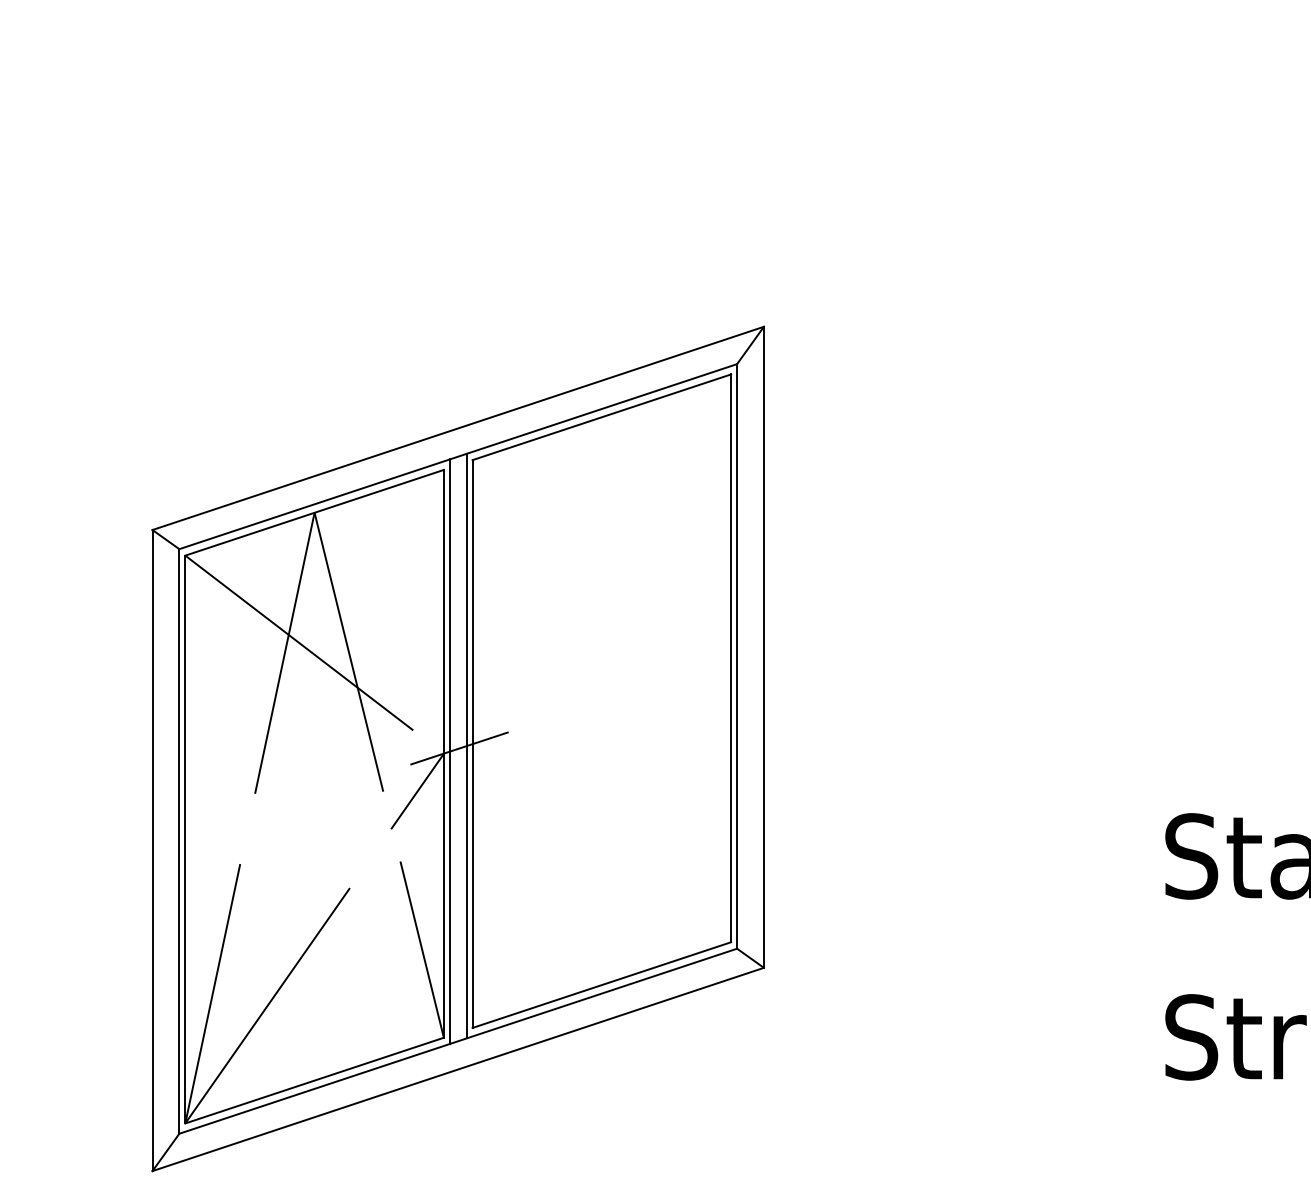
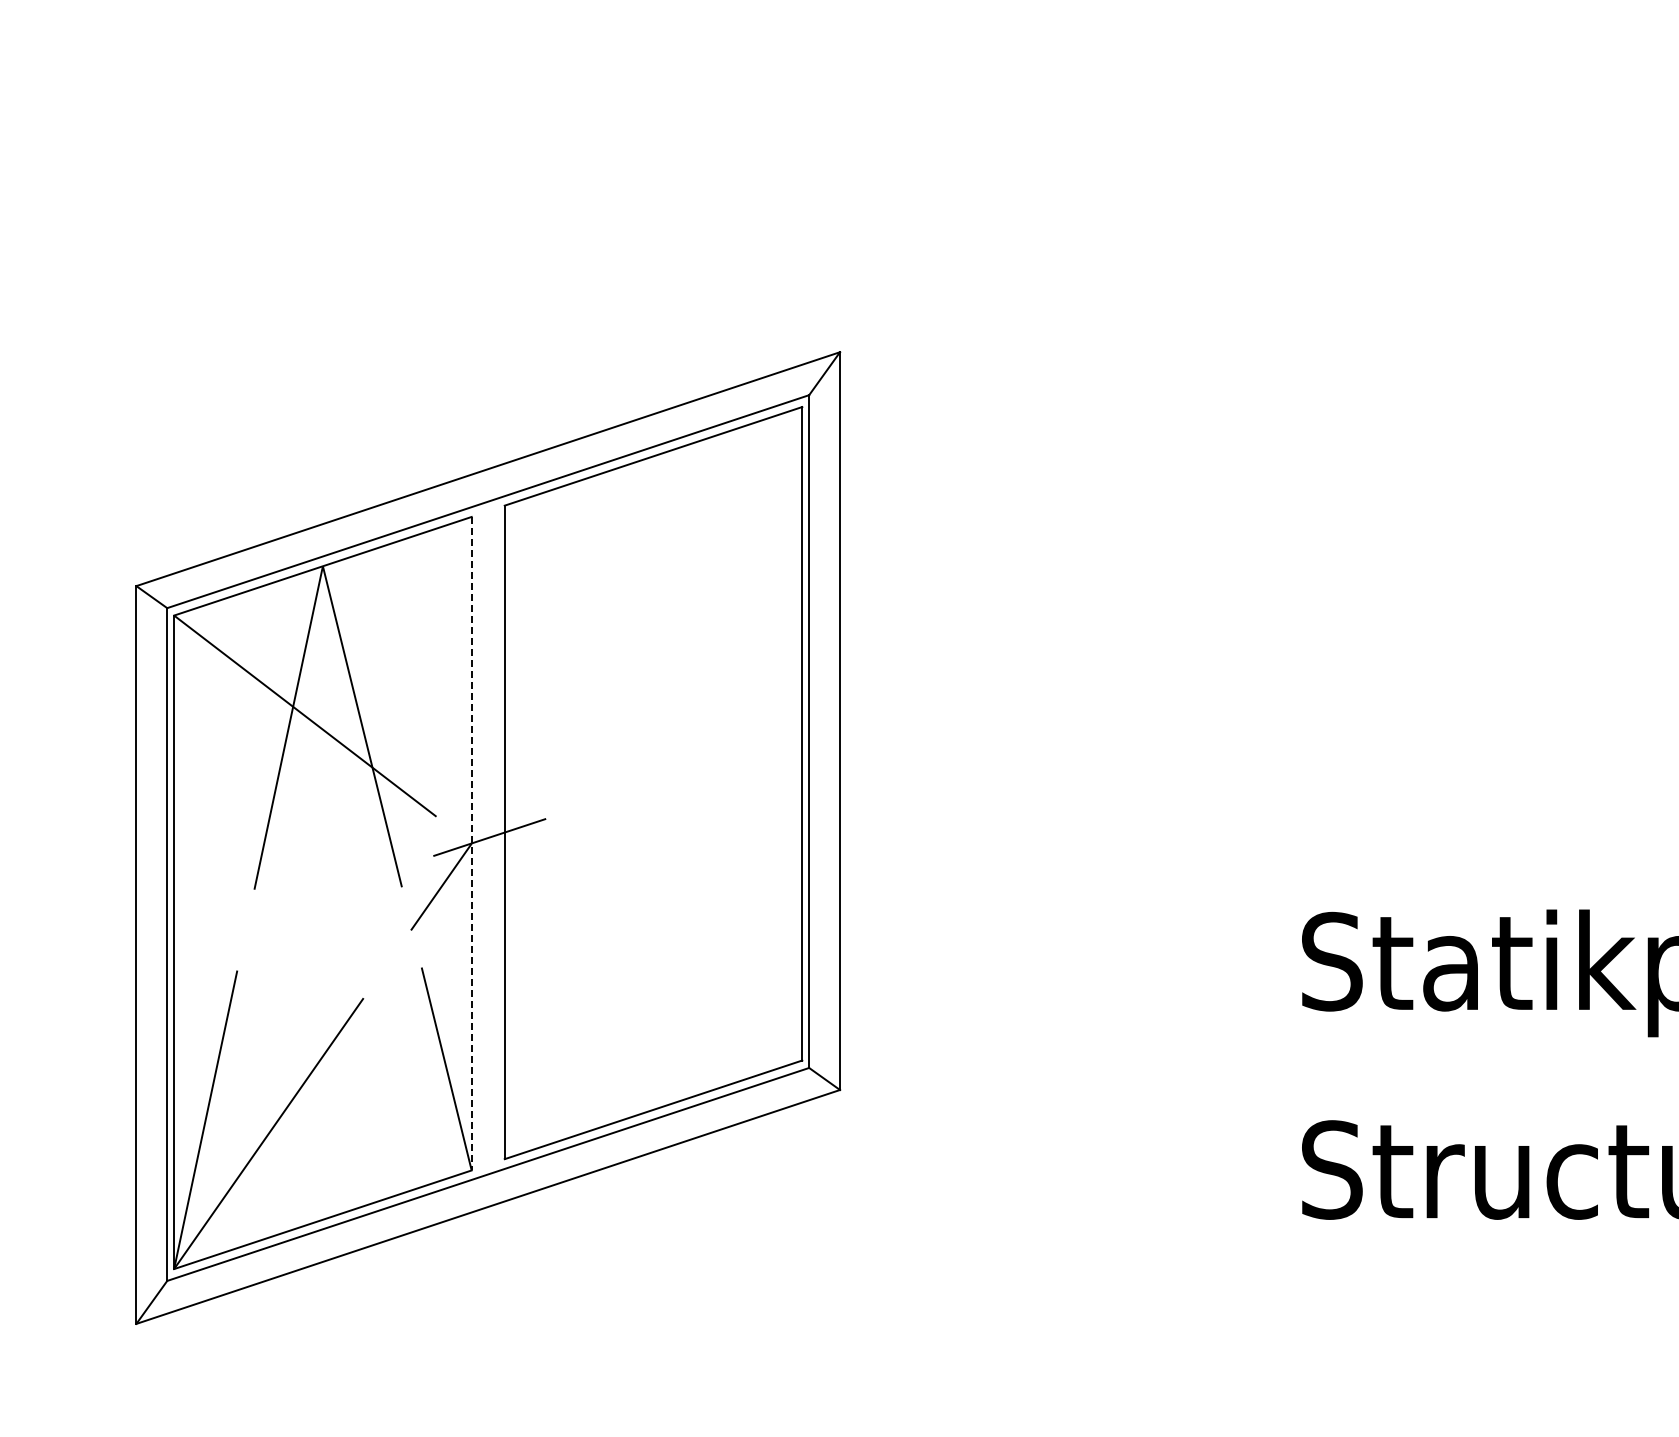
line: (466, 745) -> (497, 834), removed
line: (449, 751) -> (478, 840), removed
line: (443, 753) -> (471, 843), solid -> dashed

